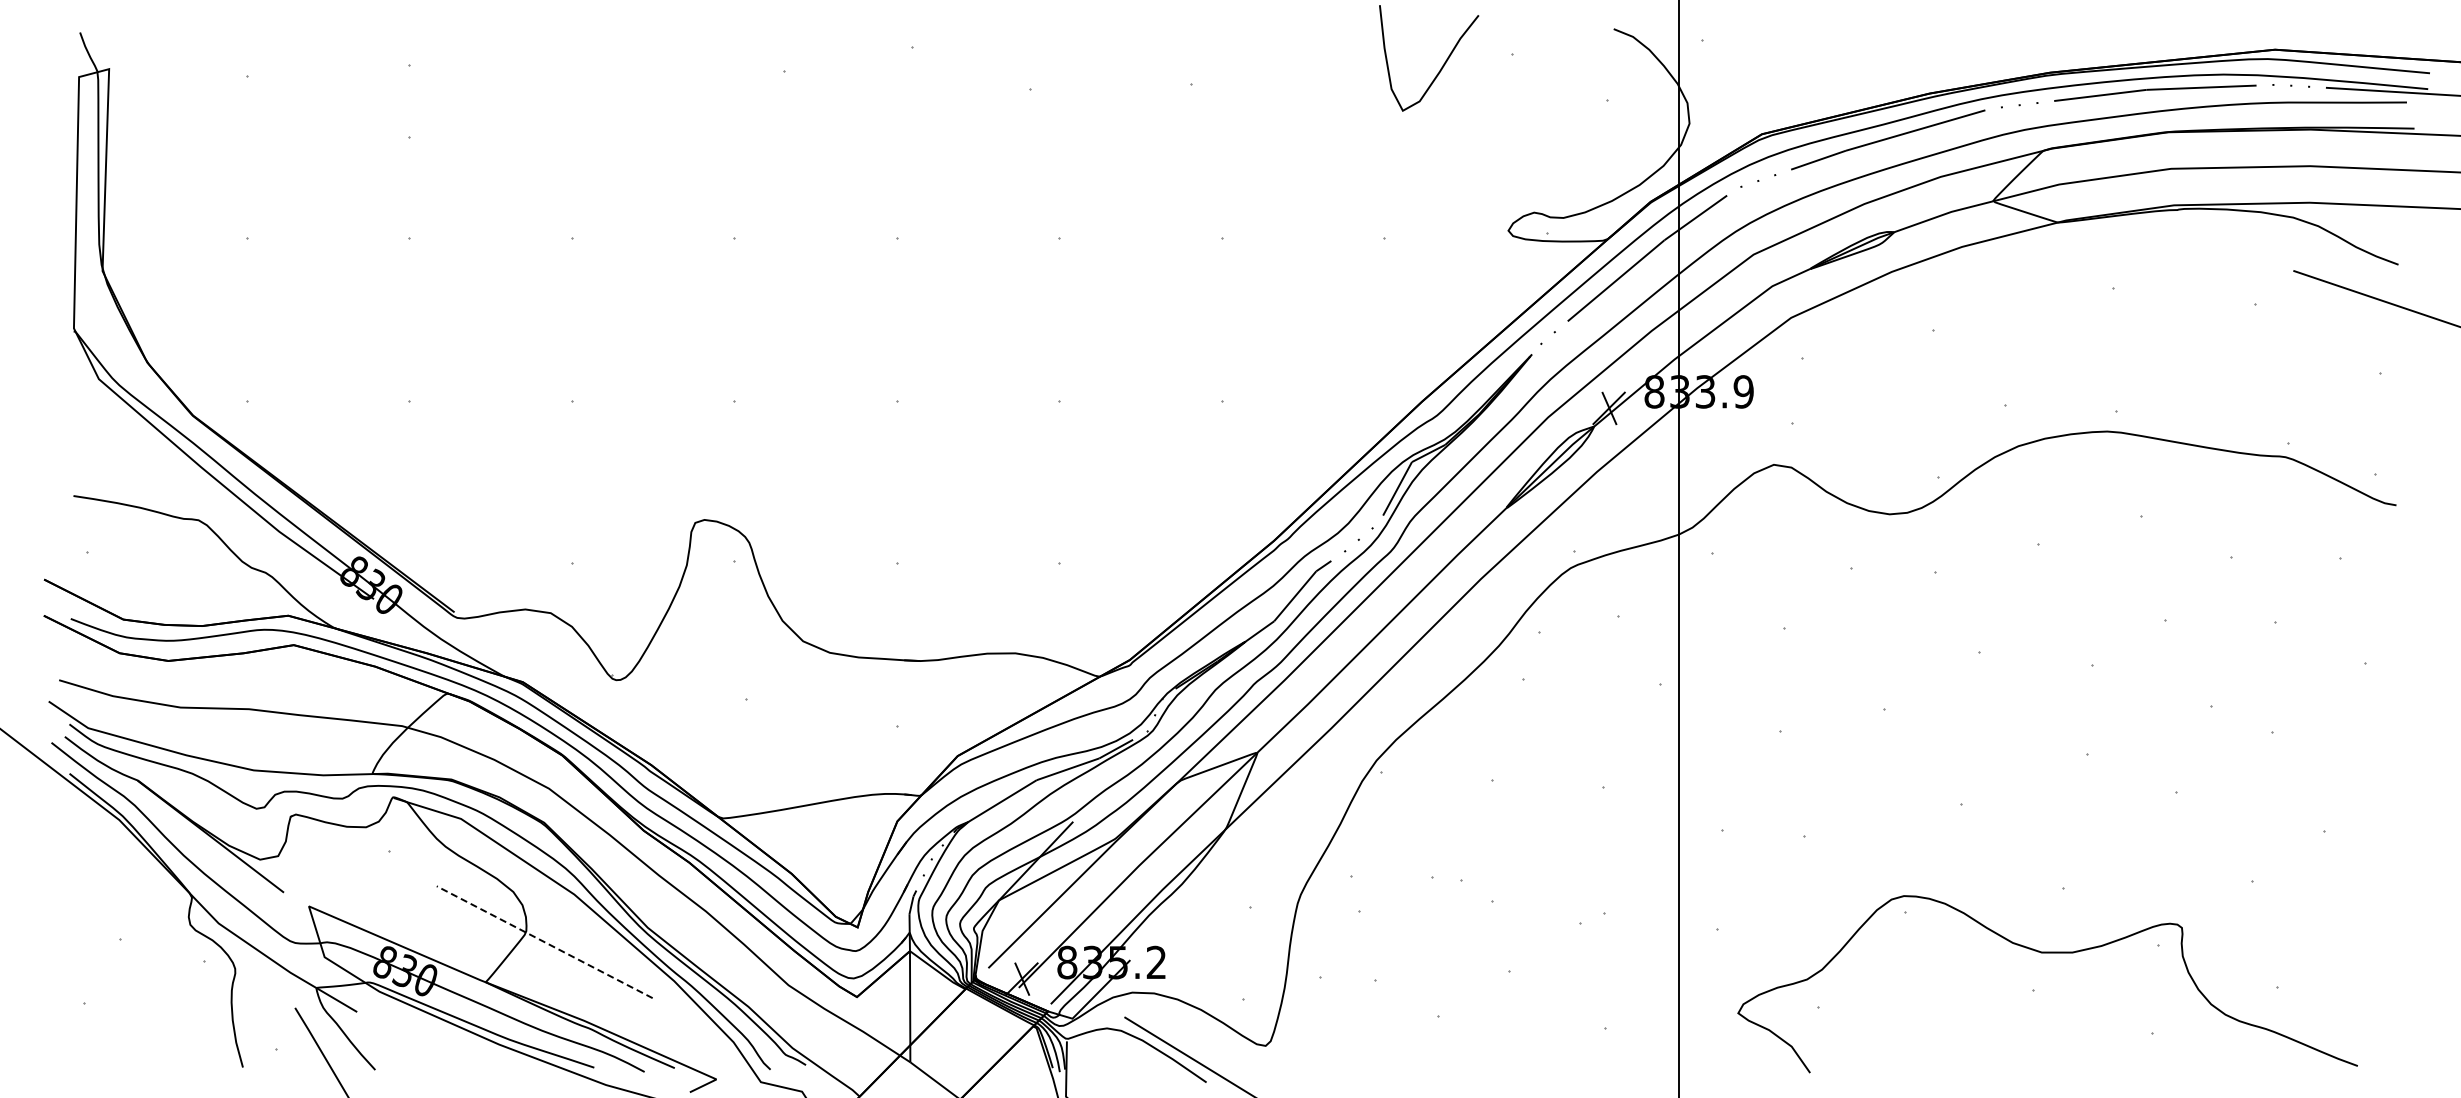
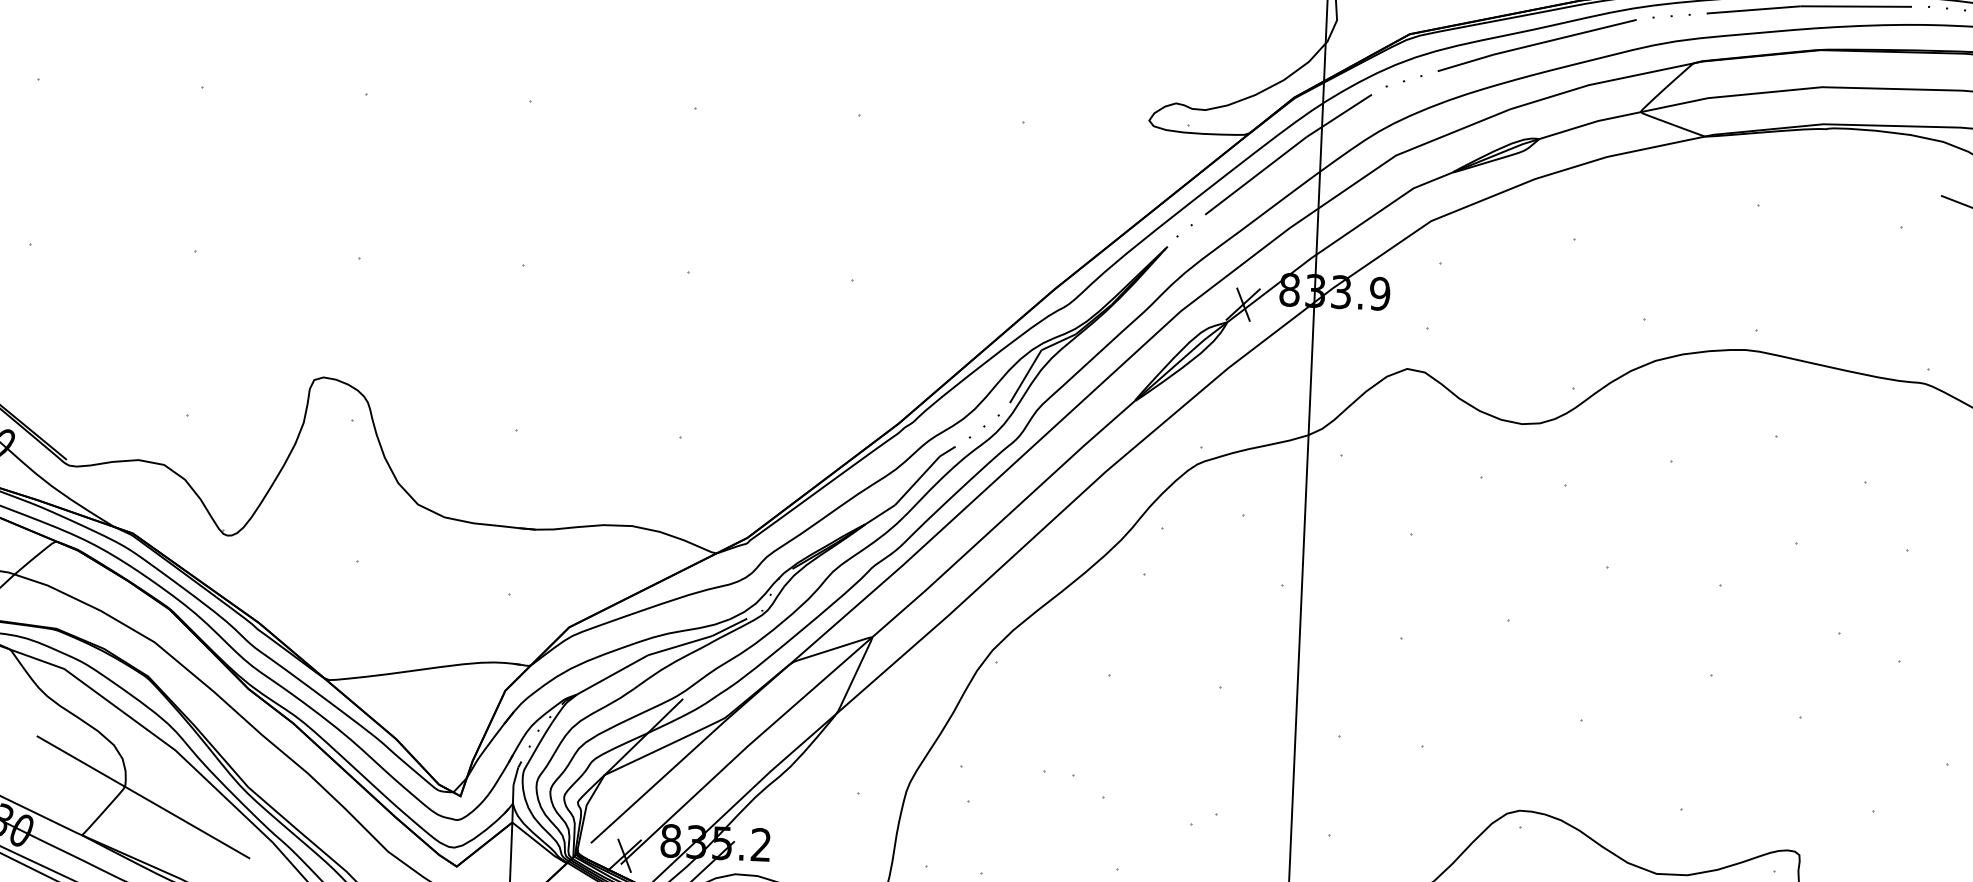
line: (544, 942) -> (143, 797), dashed -> solid

